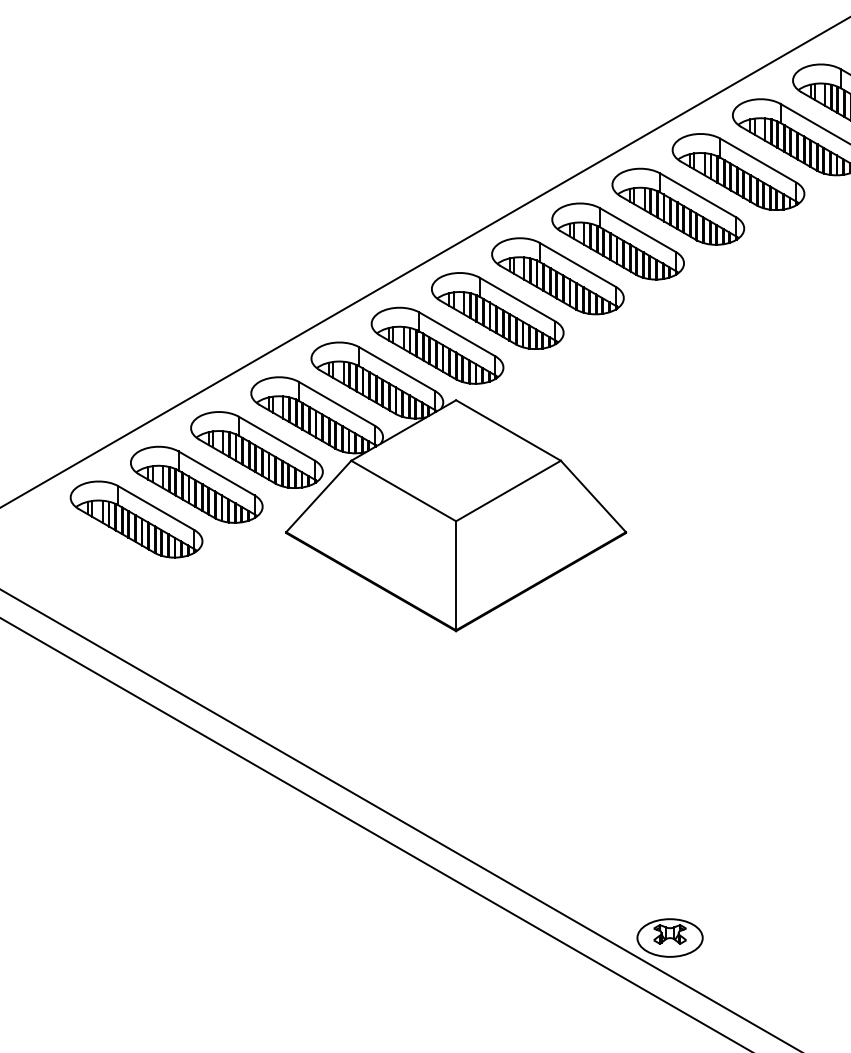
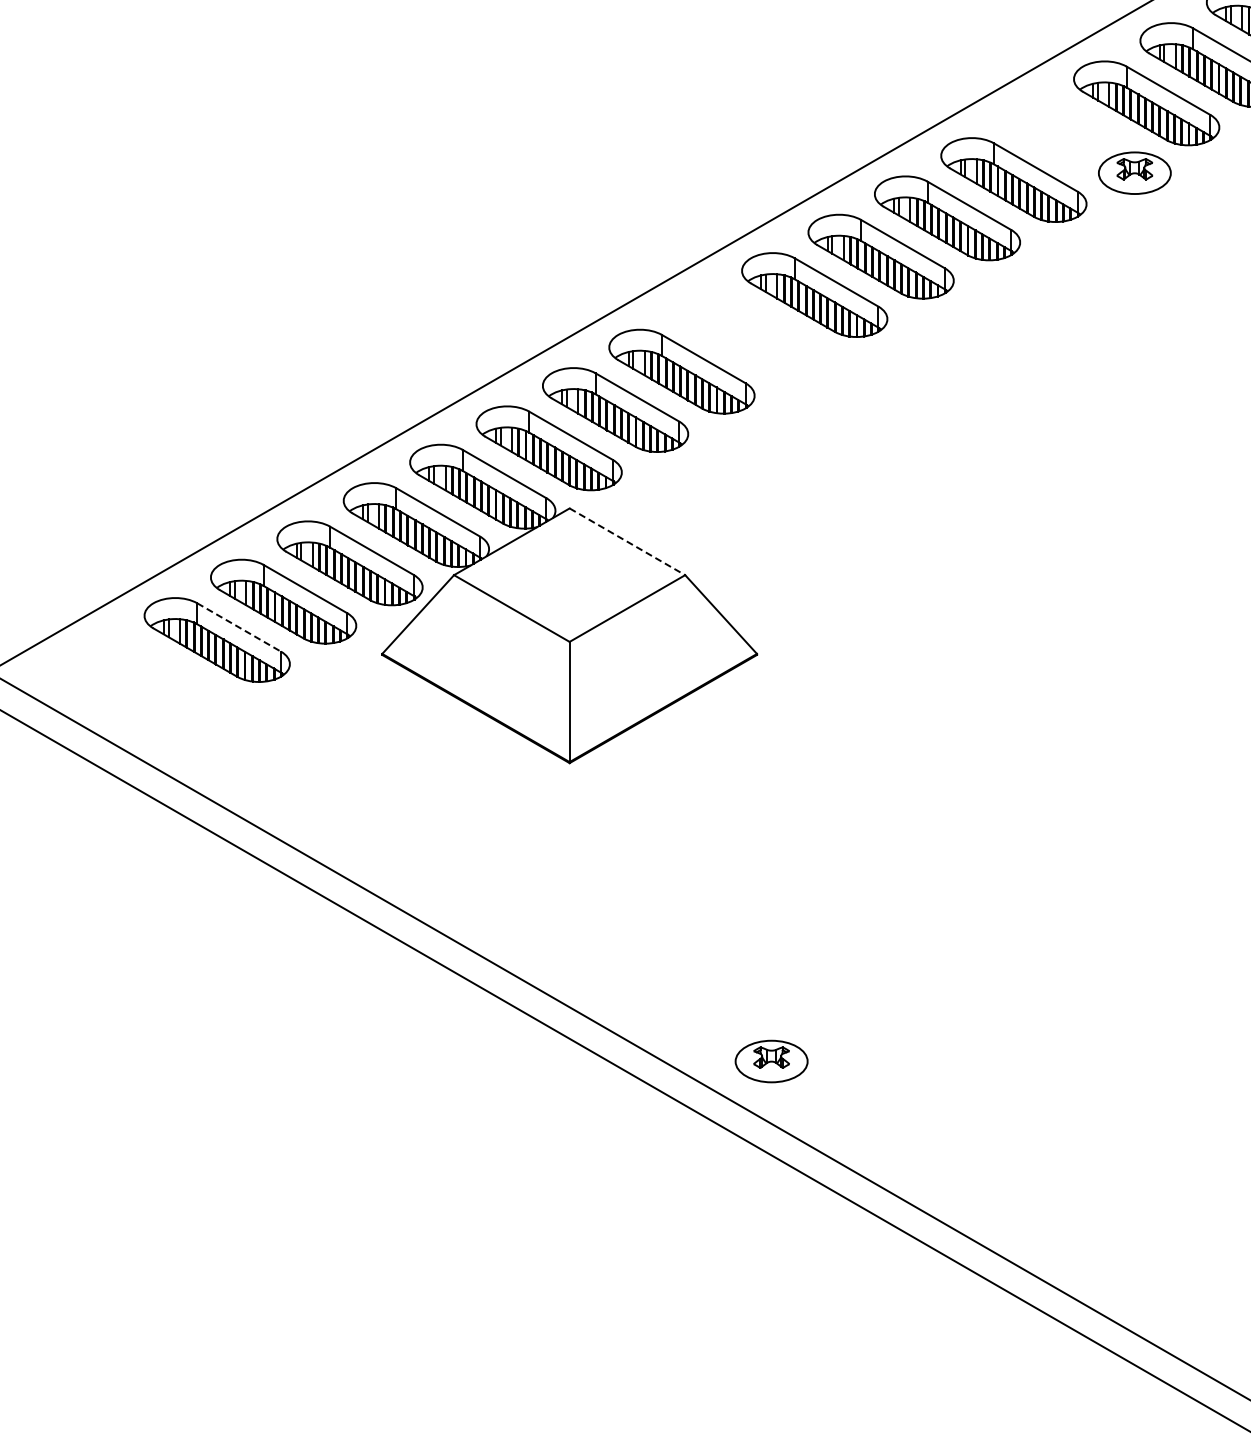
part: (617, 241) -> (747, 333), removed
line: (508, 430) -> (627, 541), solid -> dashed
line: (156, 508) -> (239, 627), solid -> dashed
part: (669, 937) -> (771, 1061), moved

